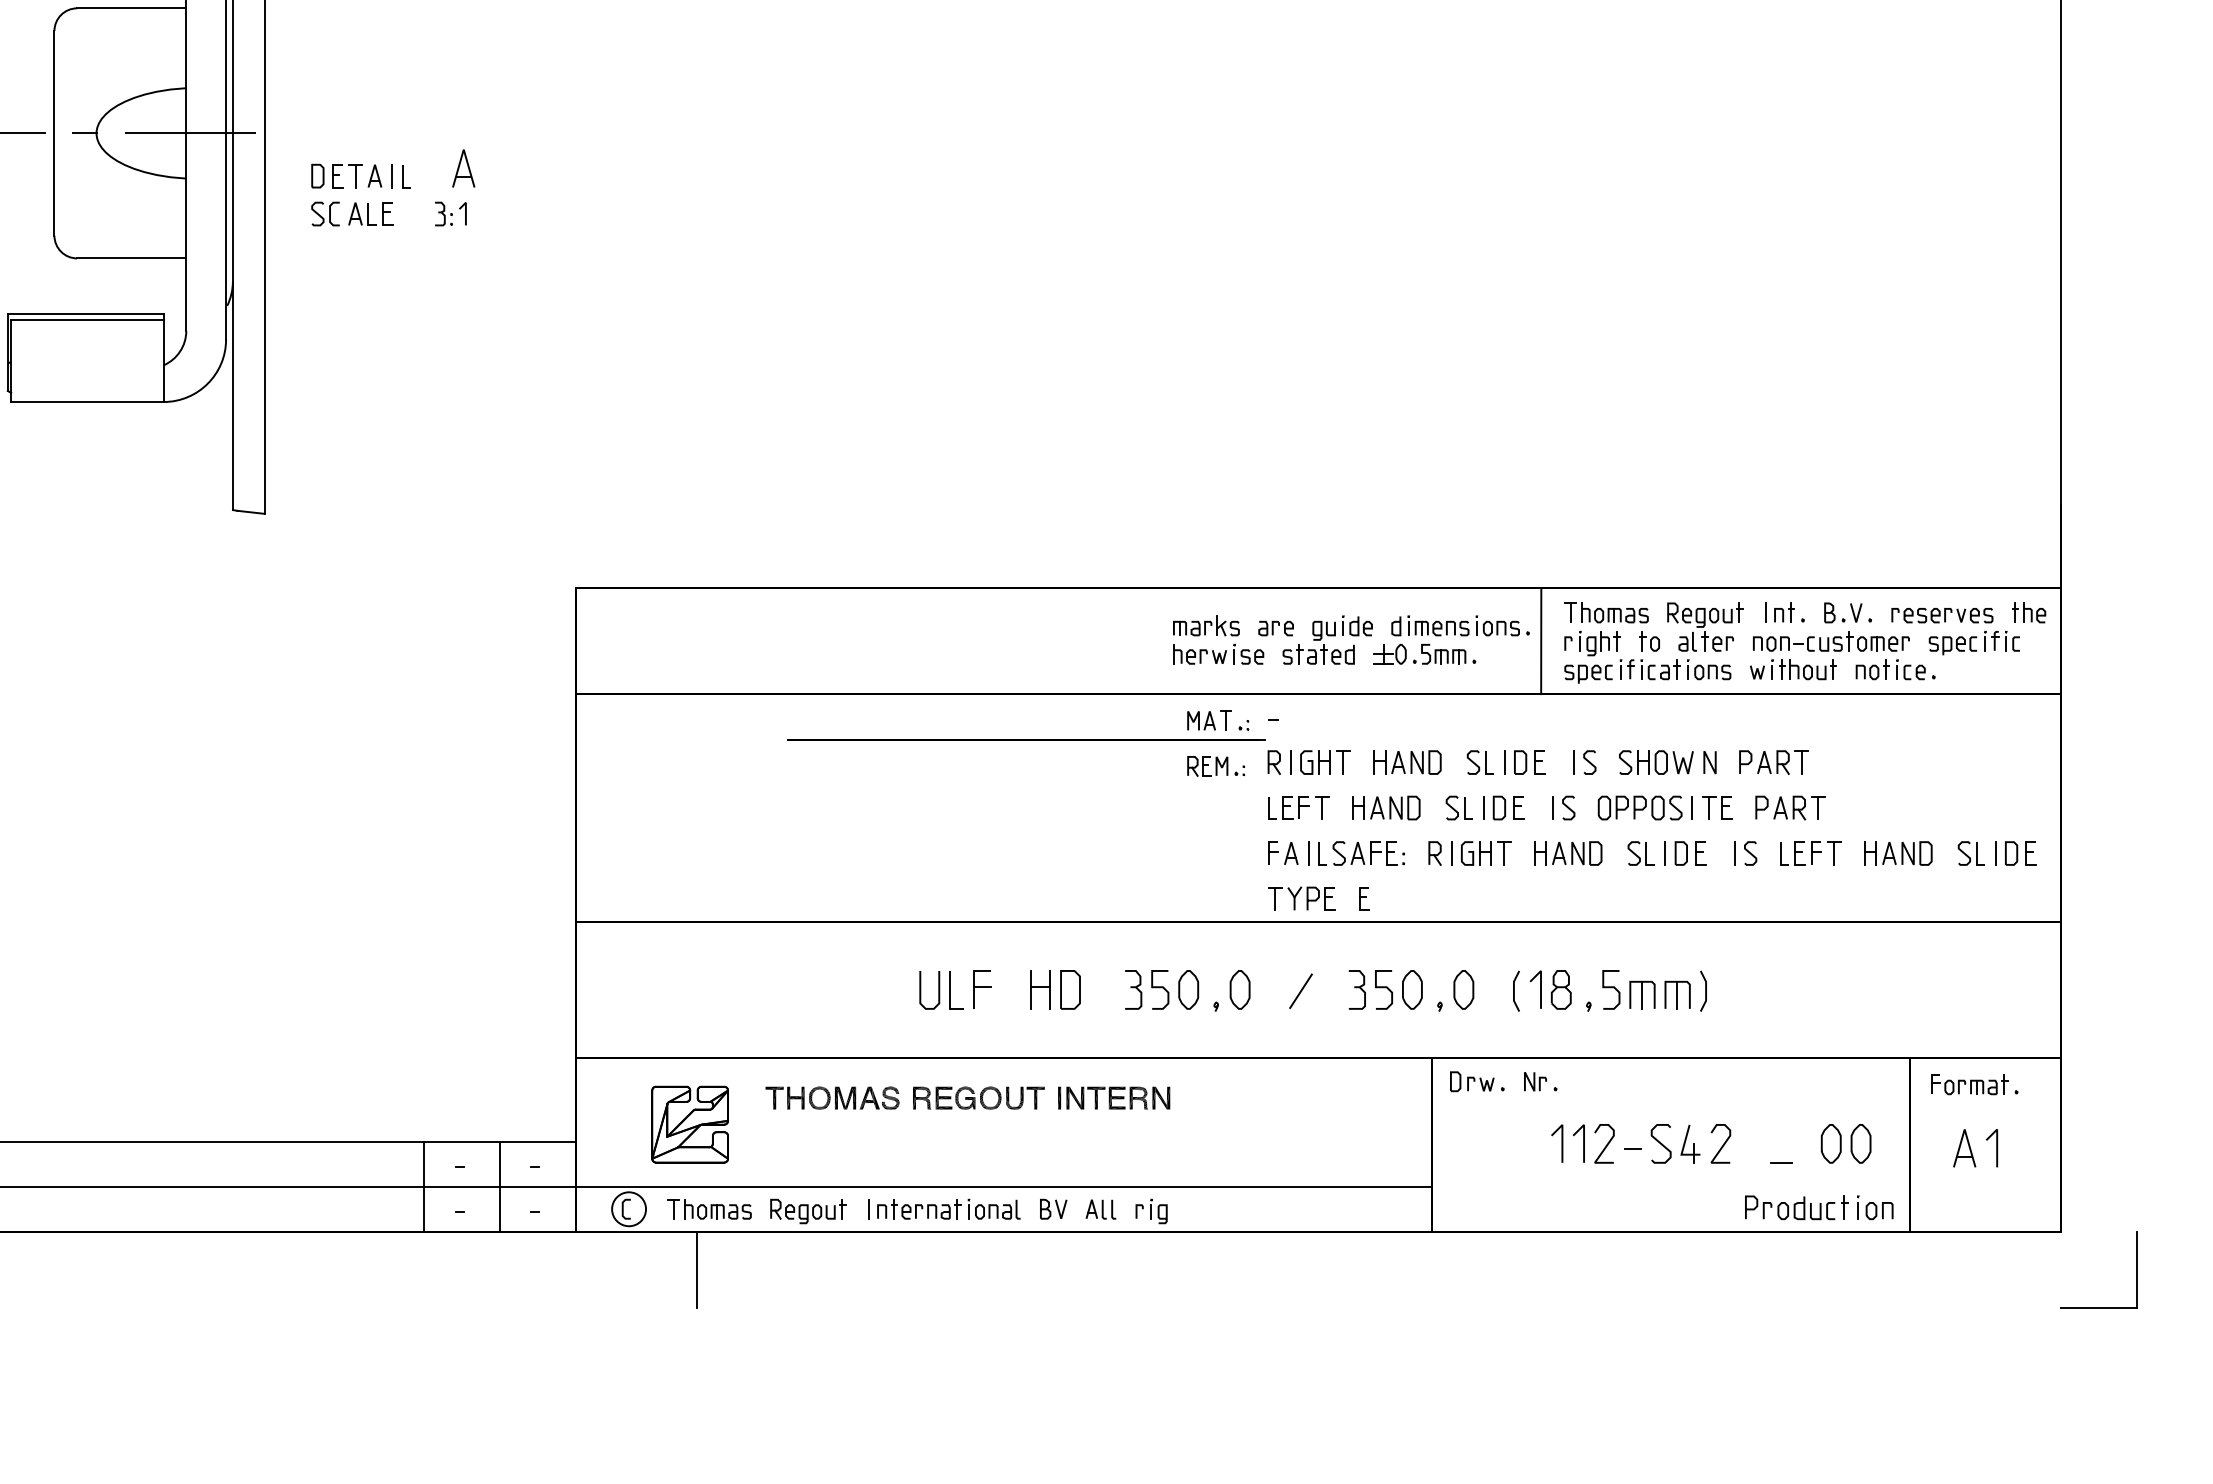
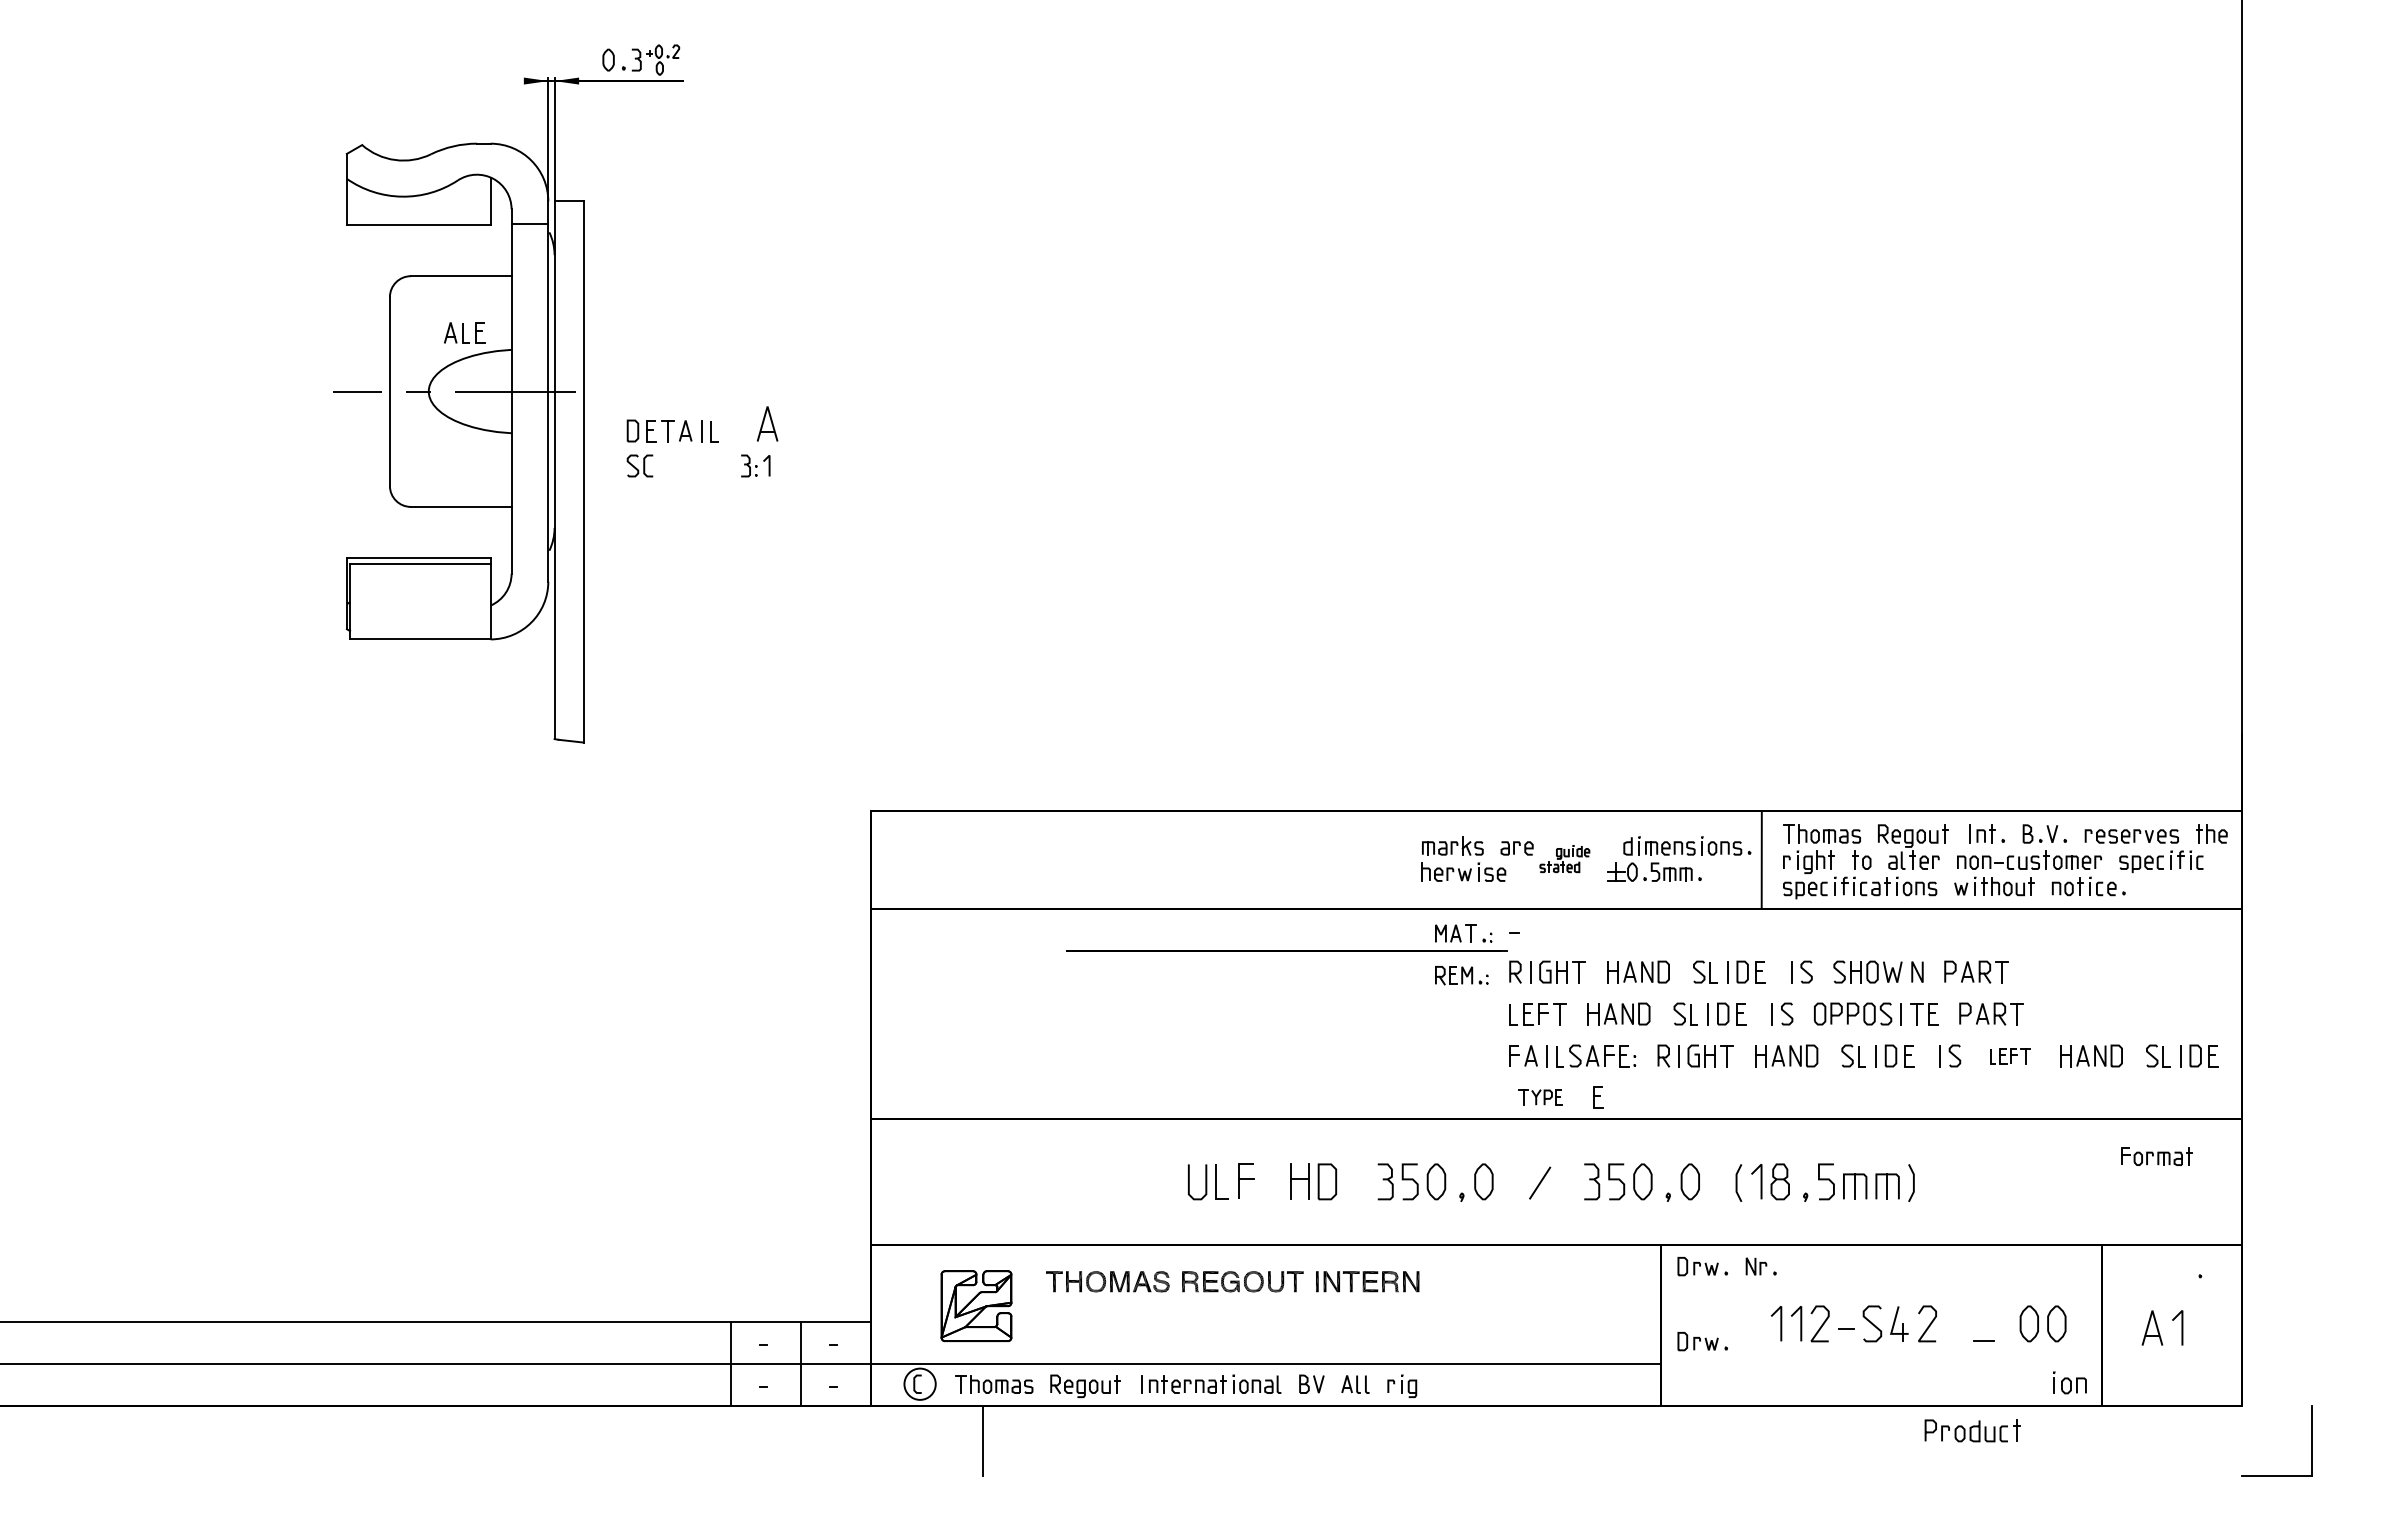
part: (370, 213) -> (464, 332), moved
part: (1327, 639) -> (1564, 858), size x0.6
part: (1810, 854) -> (2010, 1056), size x0.7
part: (1301, 898) -> (1540, 1097), size x0.7
part: (1969, 1084) -> (2156, 1156), moved
part: (1477, 1162) -> (1702, 1341), added
part: (1796, 1207) -> (1972, 1430), moved

